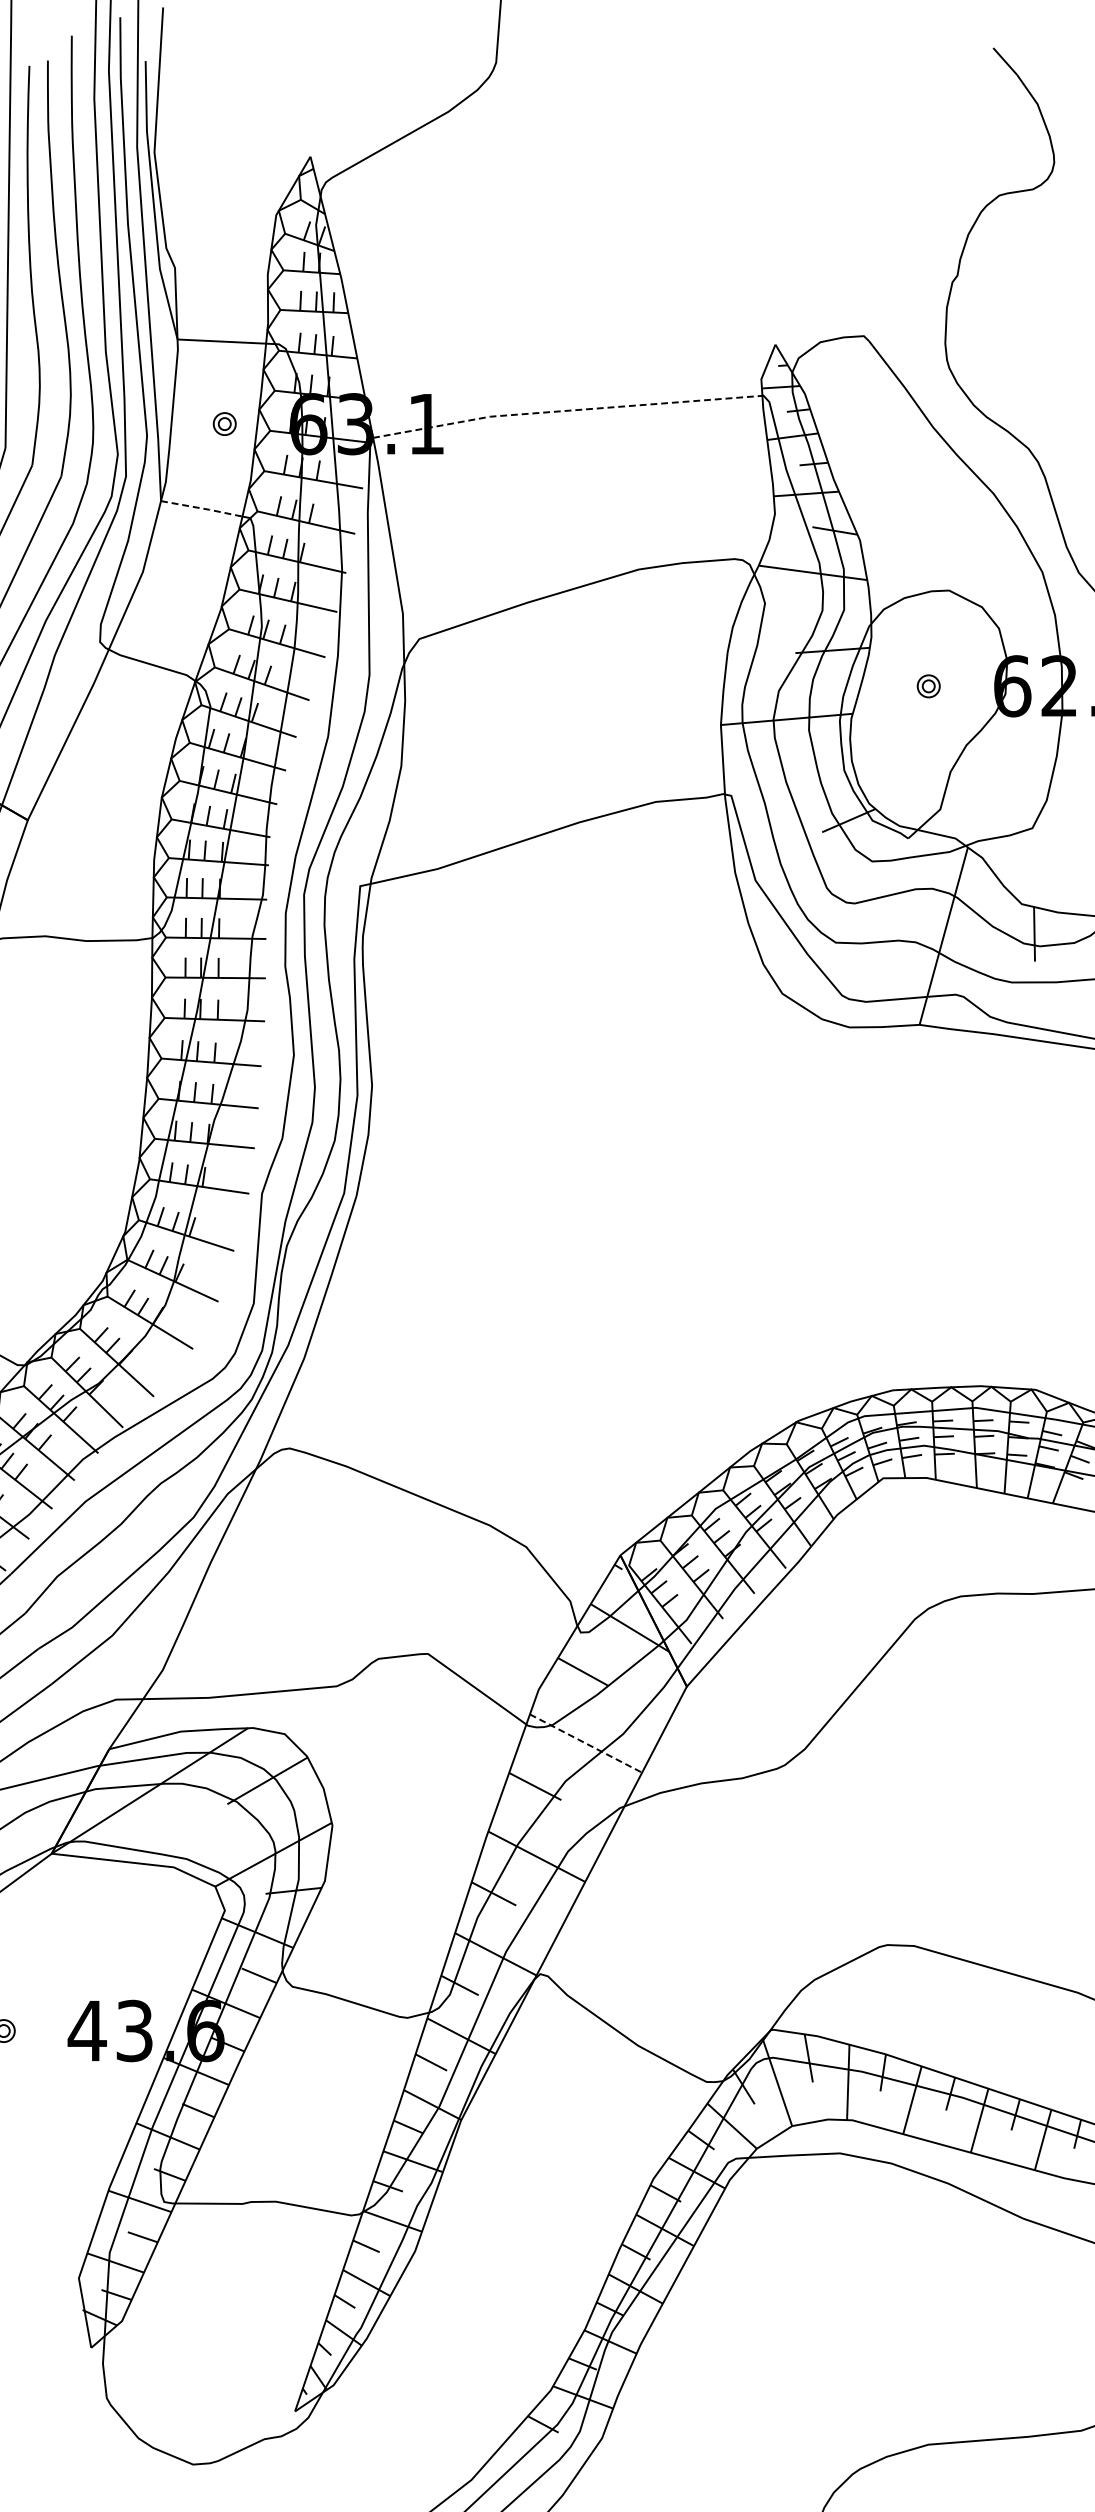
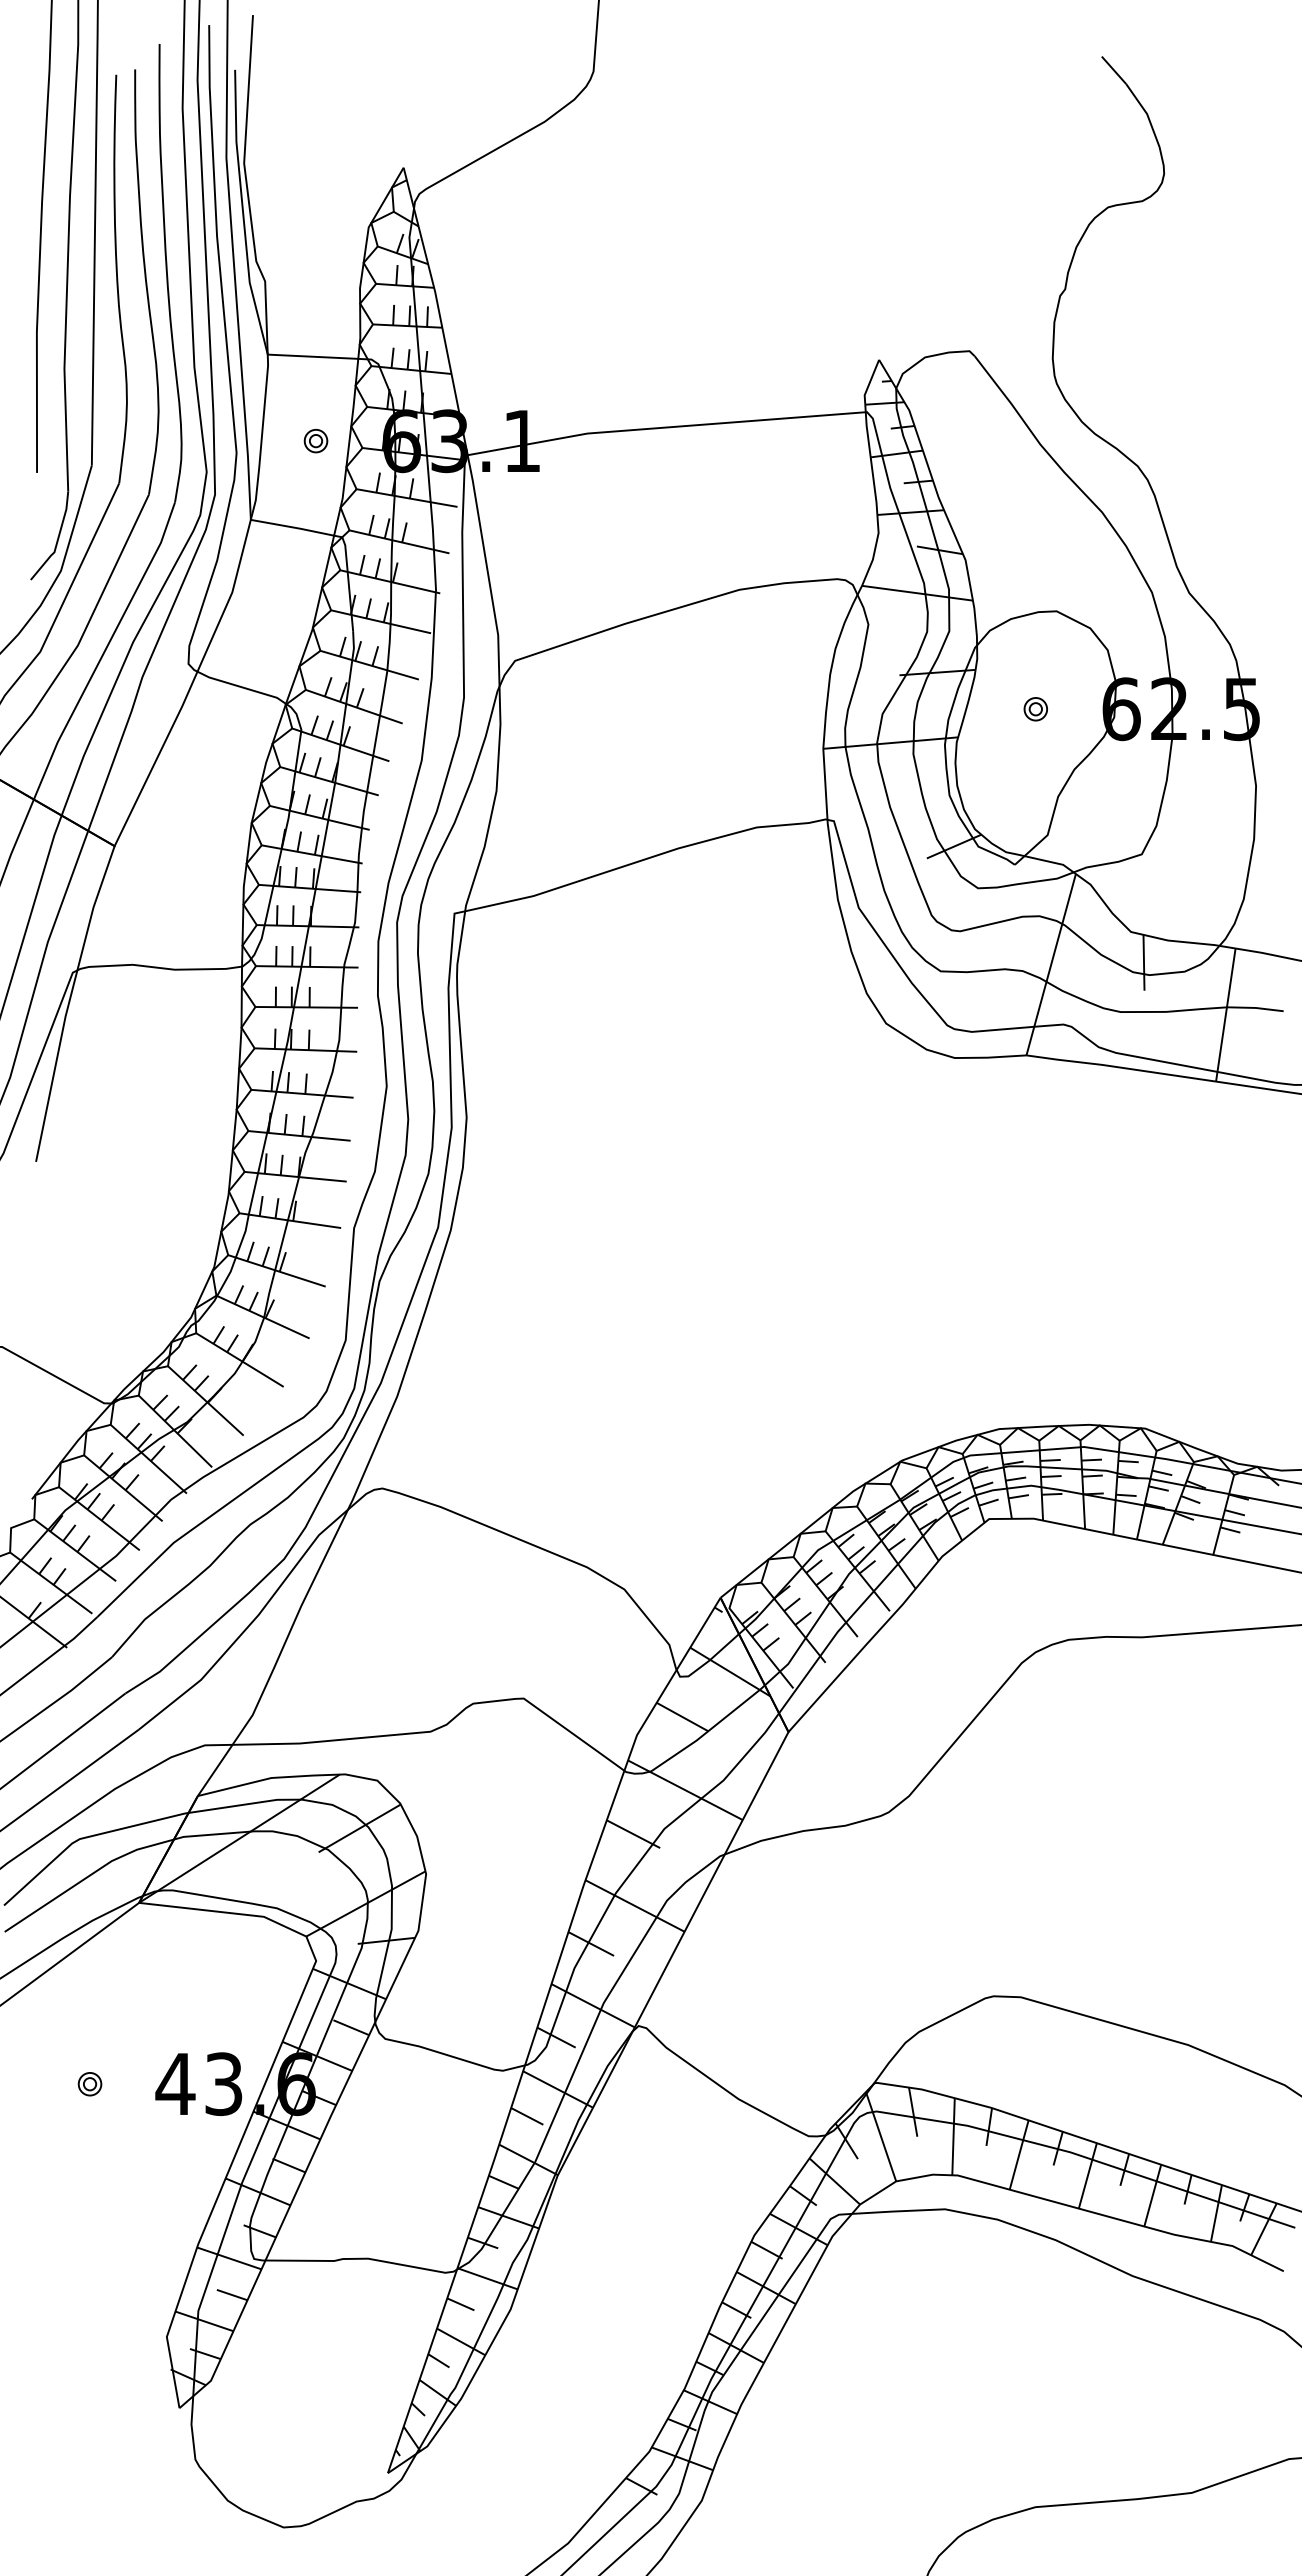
line: (567, 410) -> (666, 427), dashed -> solid
line: (202, 508) -> (293, 527), dashed -> solid
line: (586, 1743) -> (685, 1790), dashed -> solid

